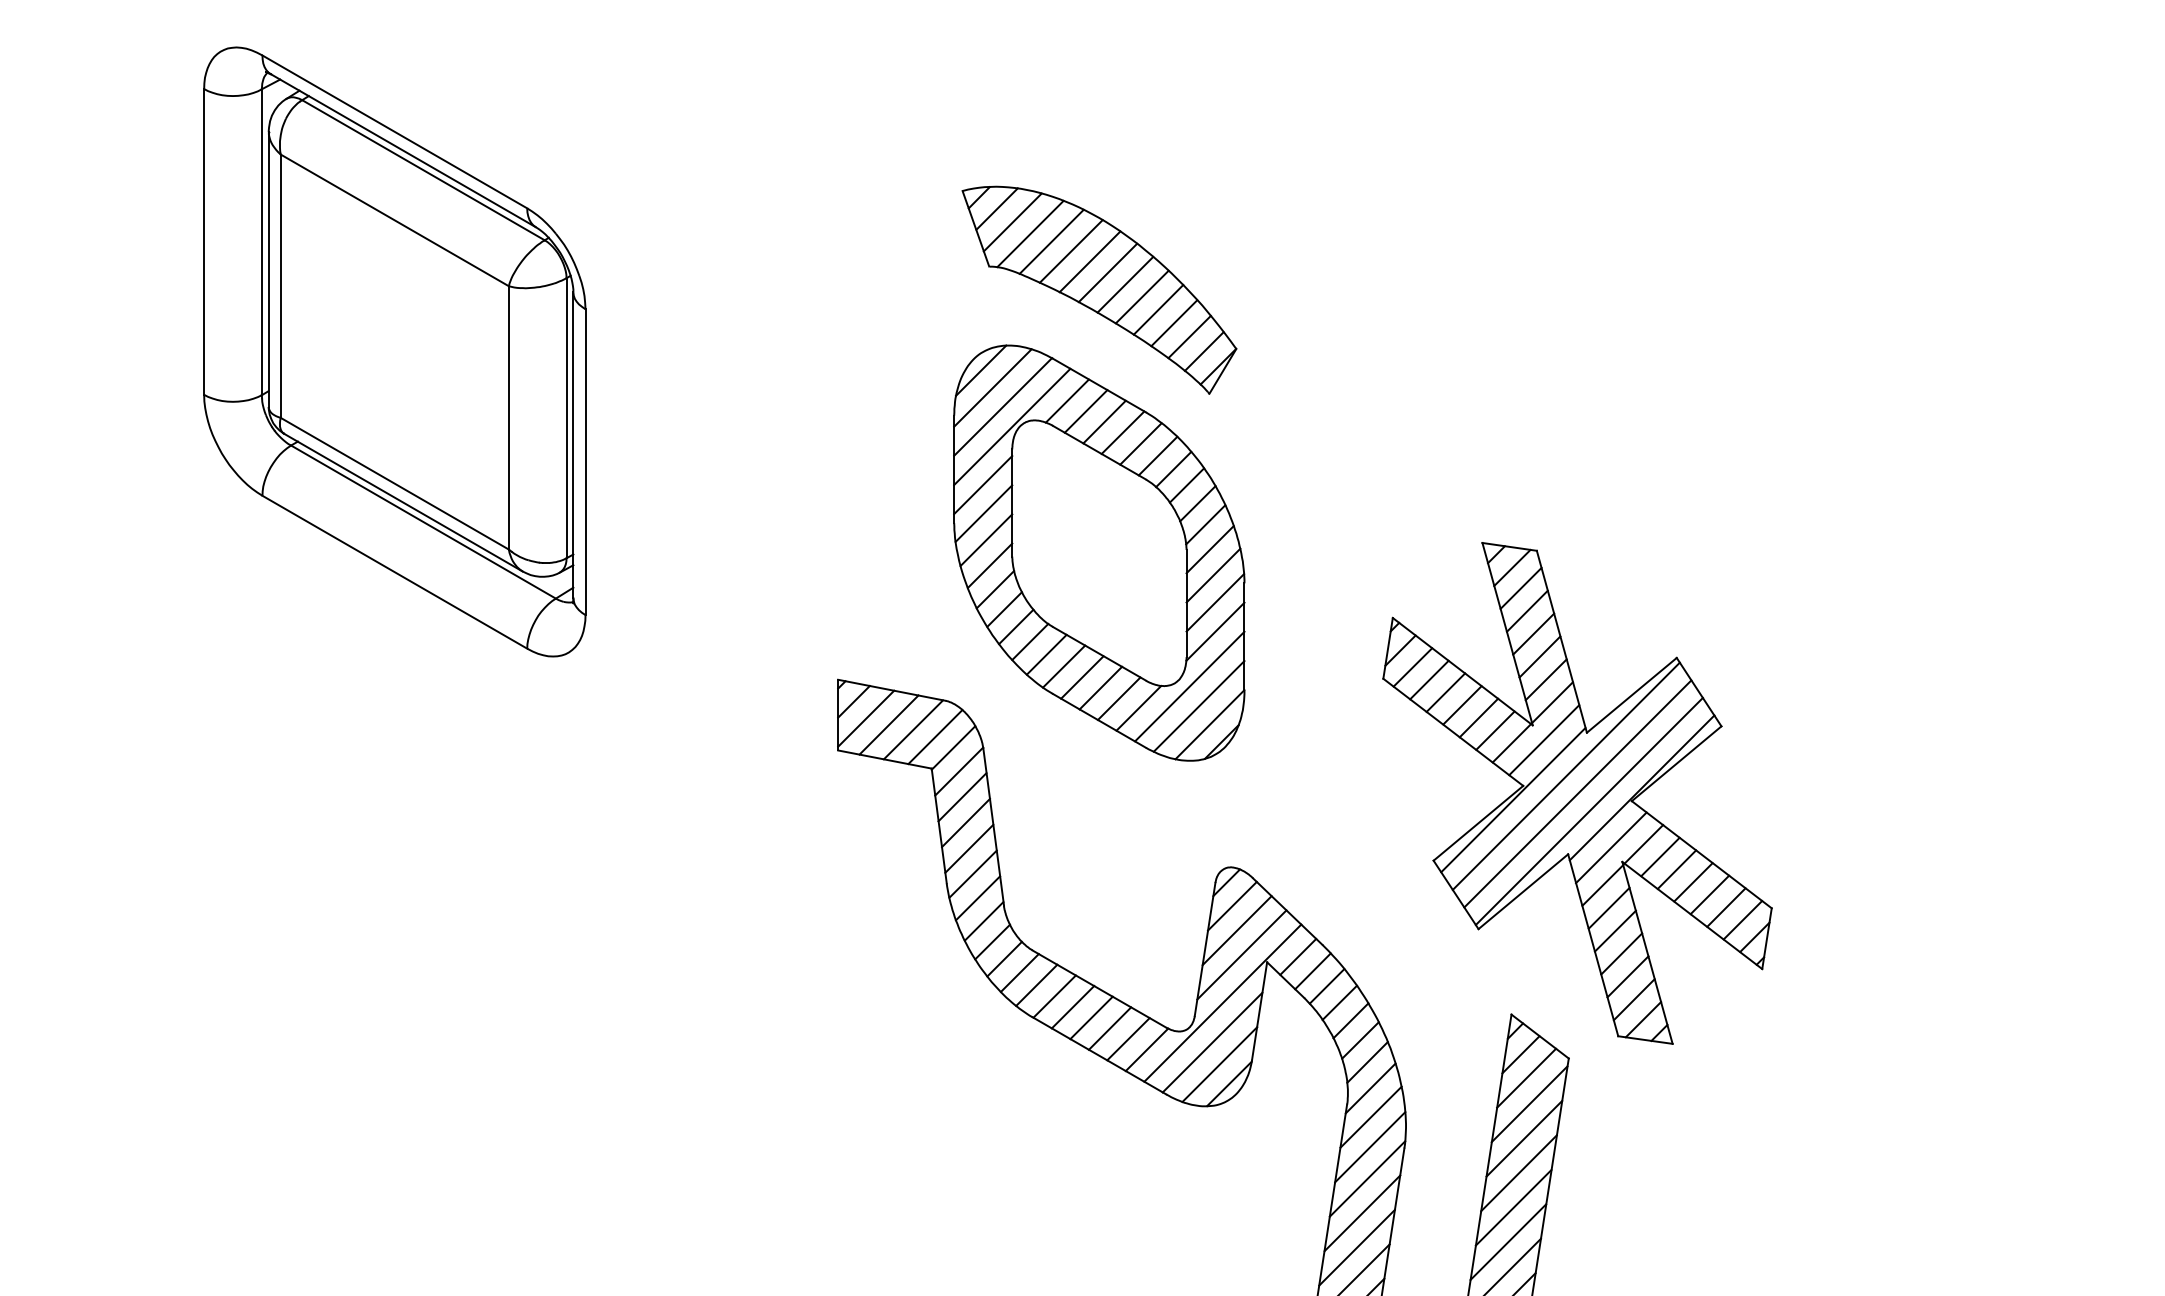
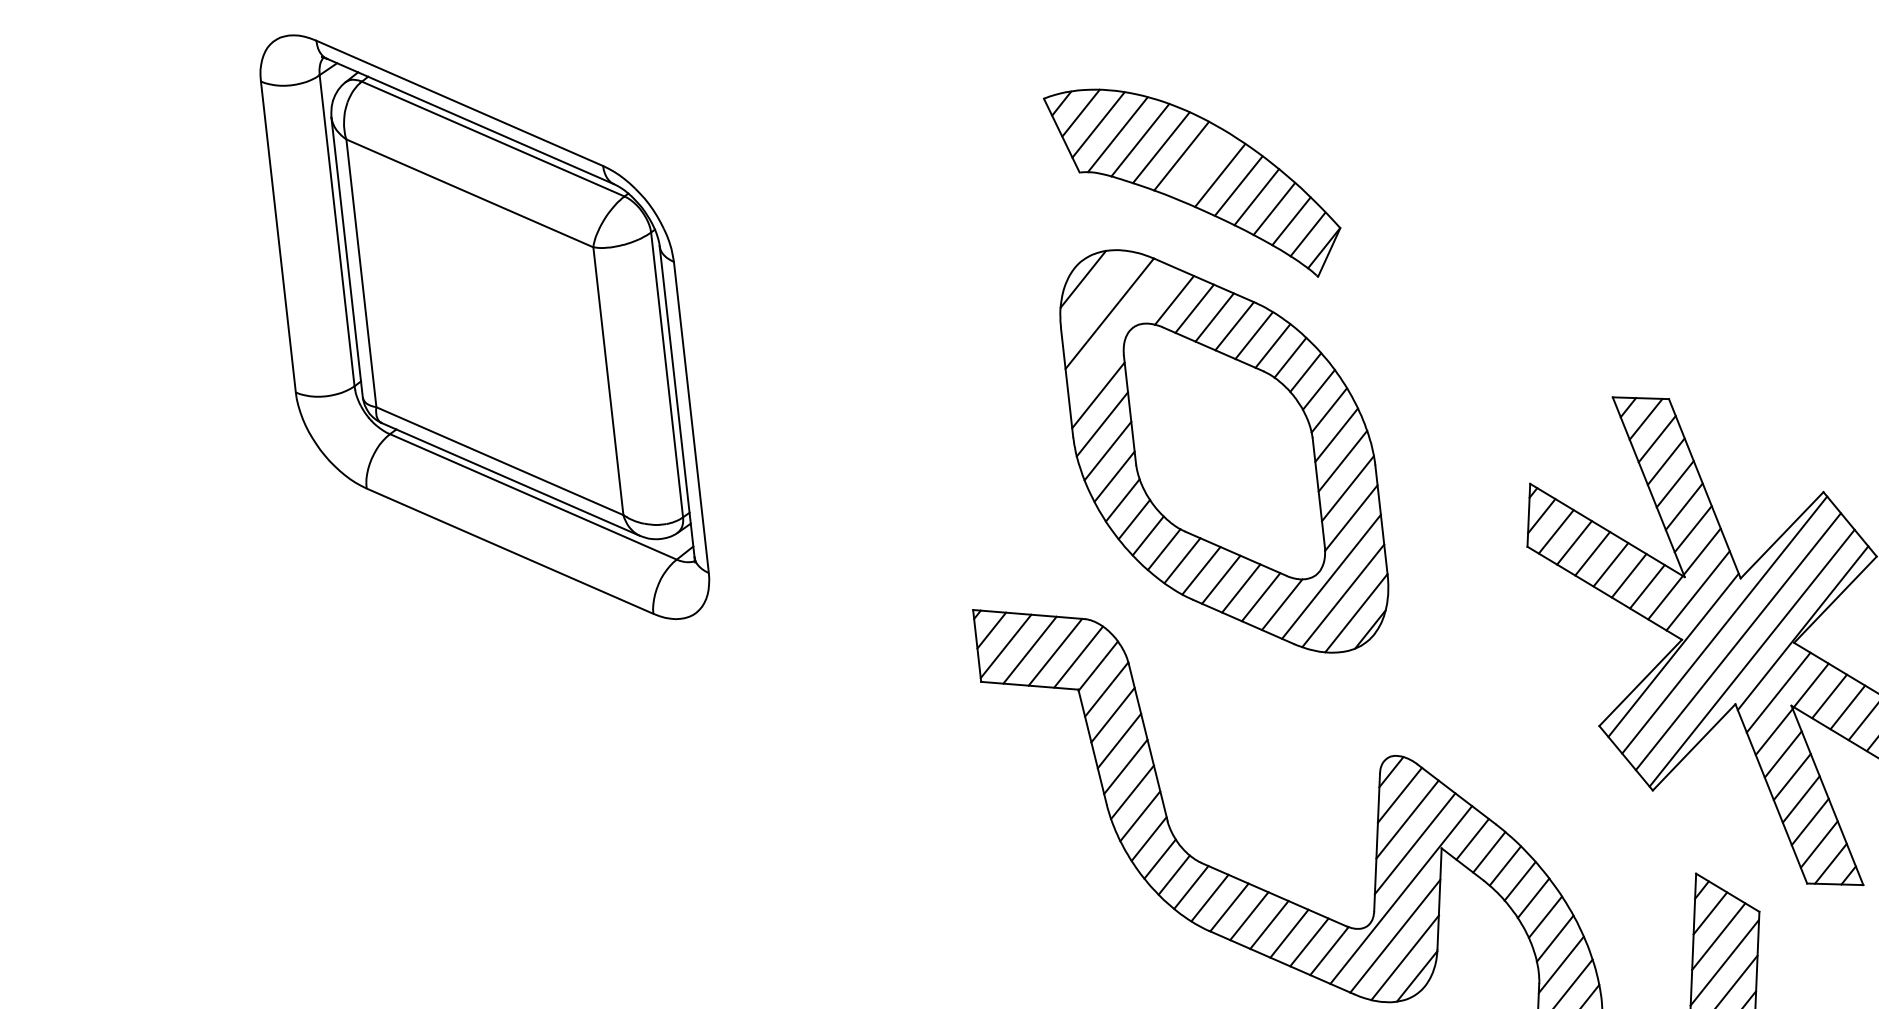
line: (1107, 272) -> (1200, 165), removed
line: (992, 387) -> (1096, 295), removed
line: (1012, 426) -> (1121, 332), removed

